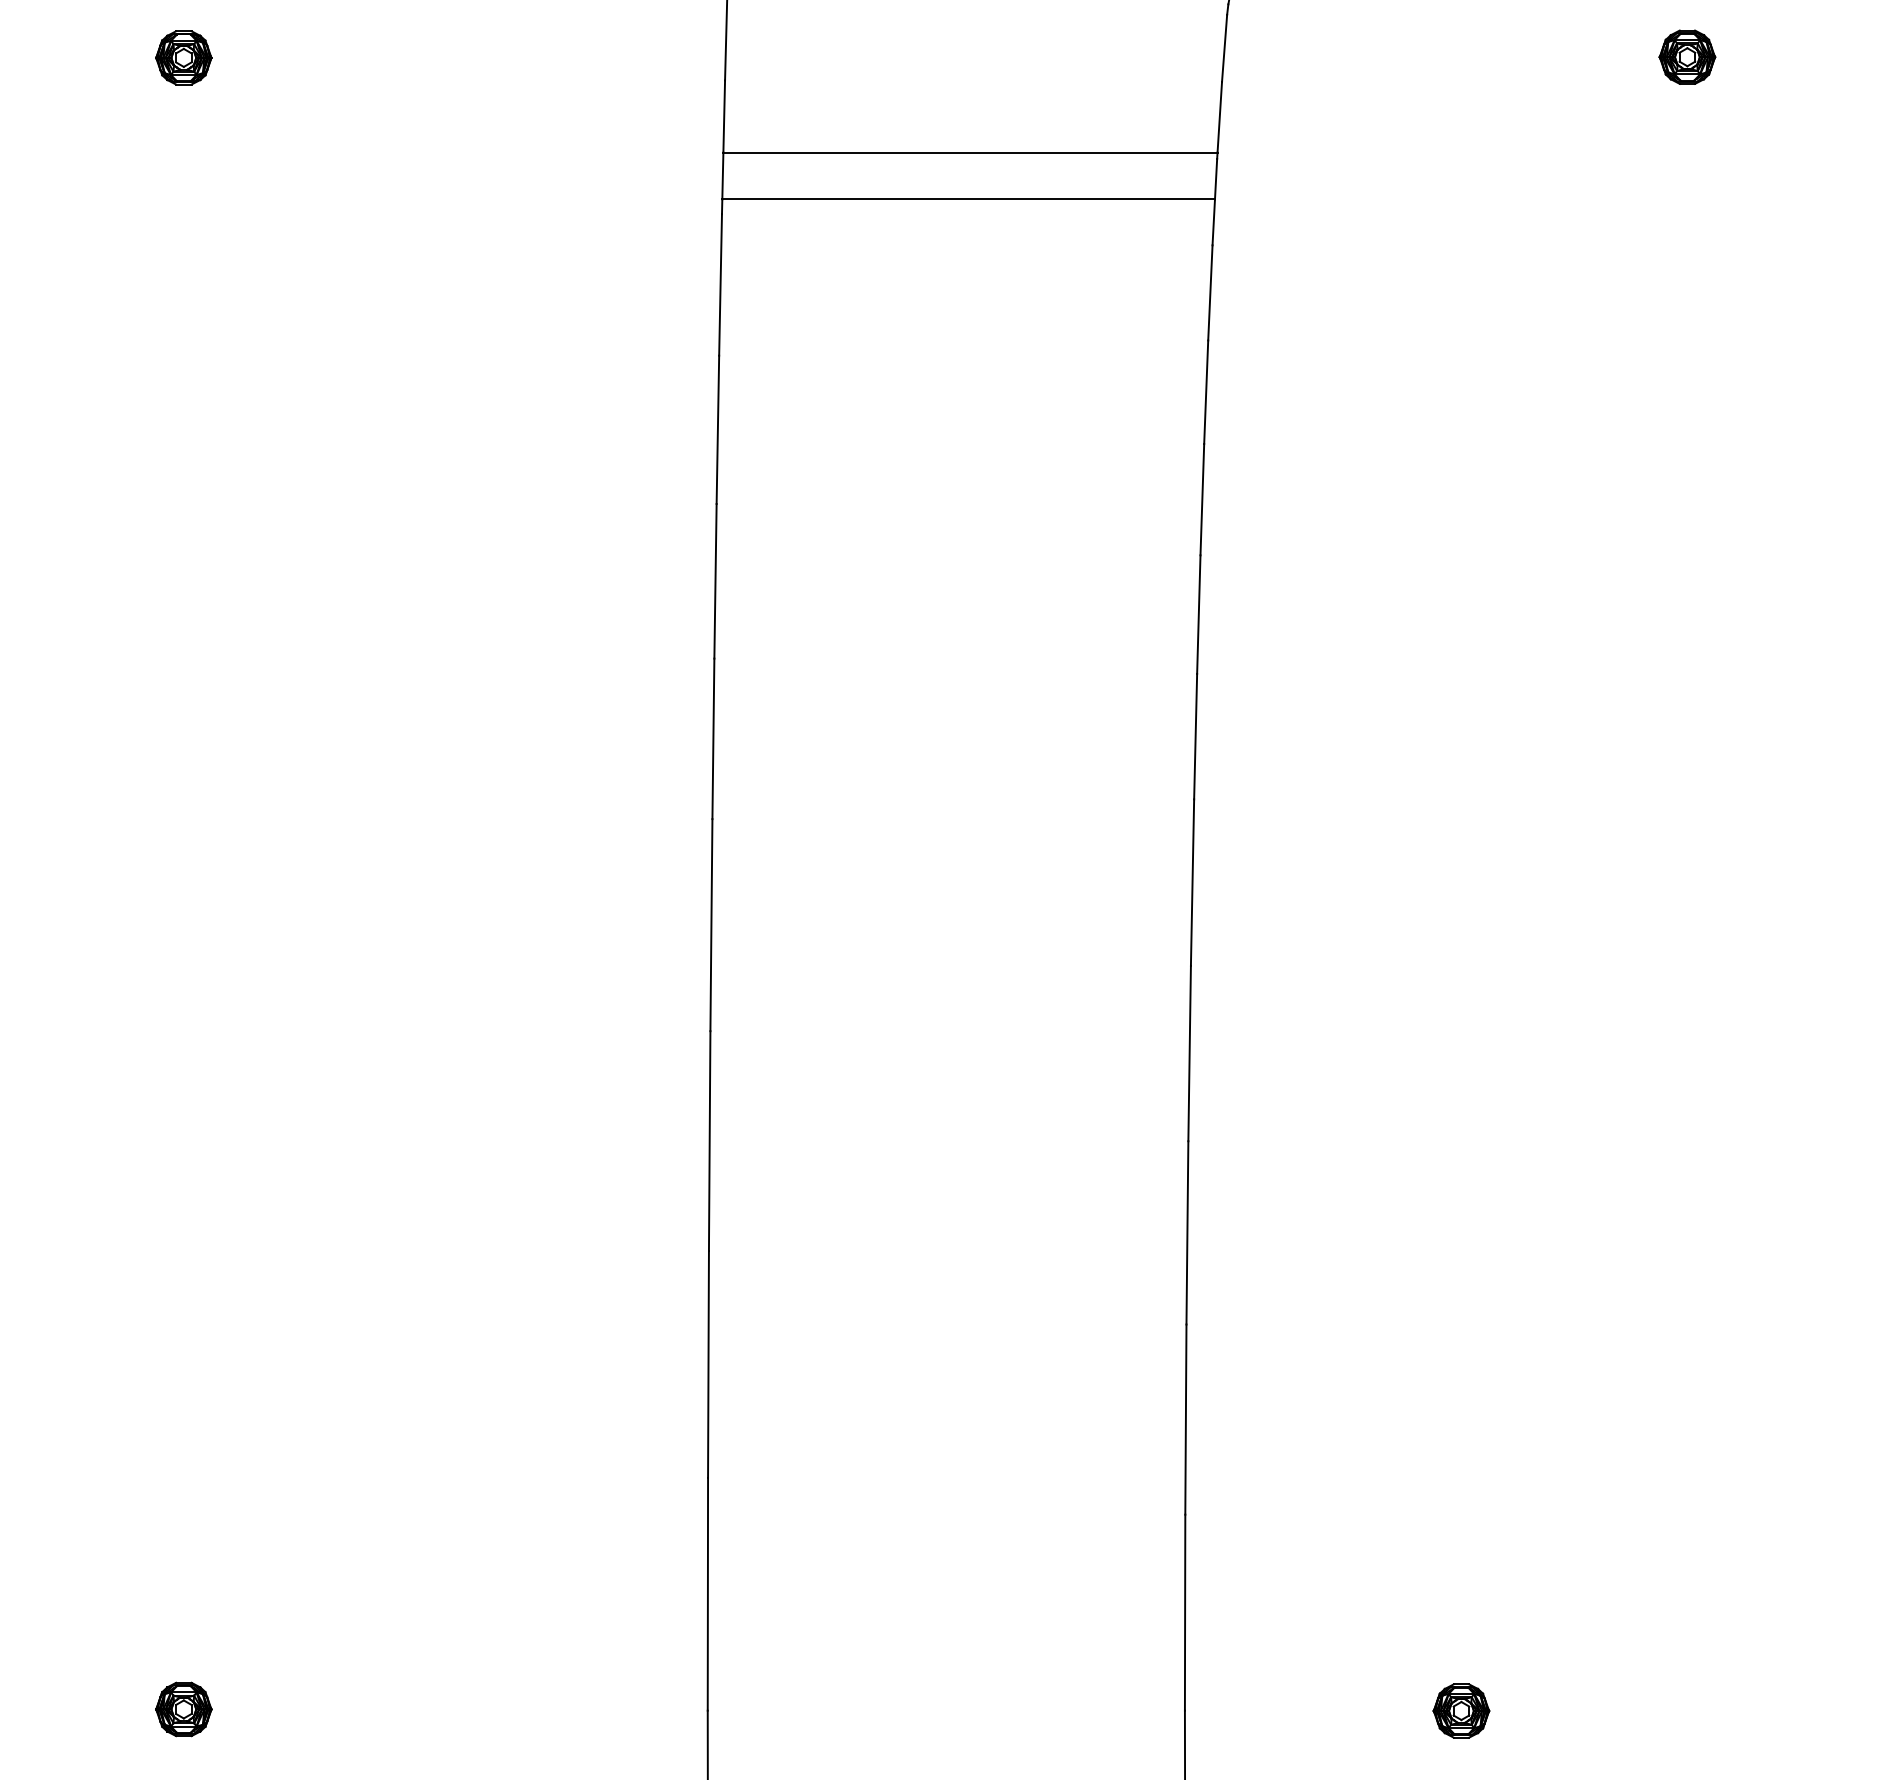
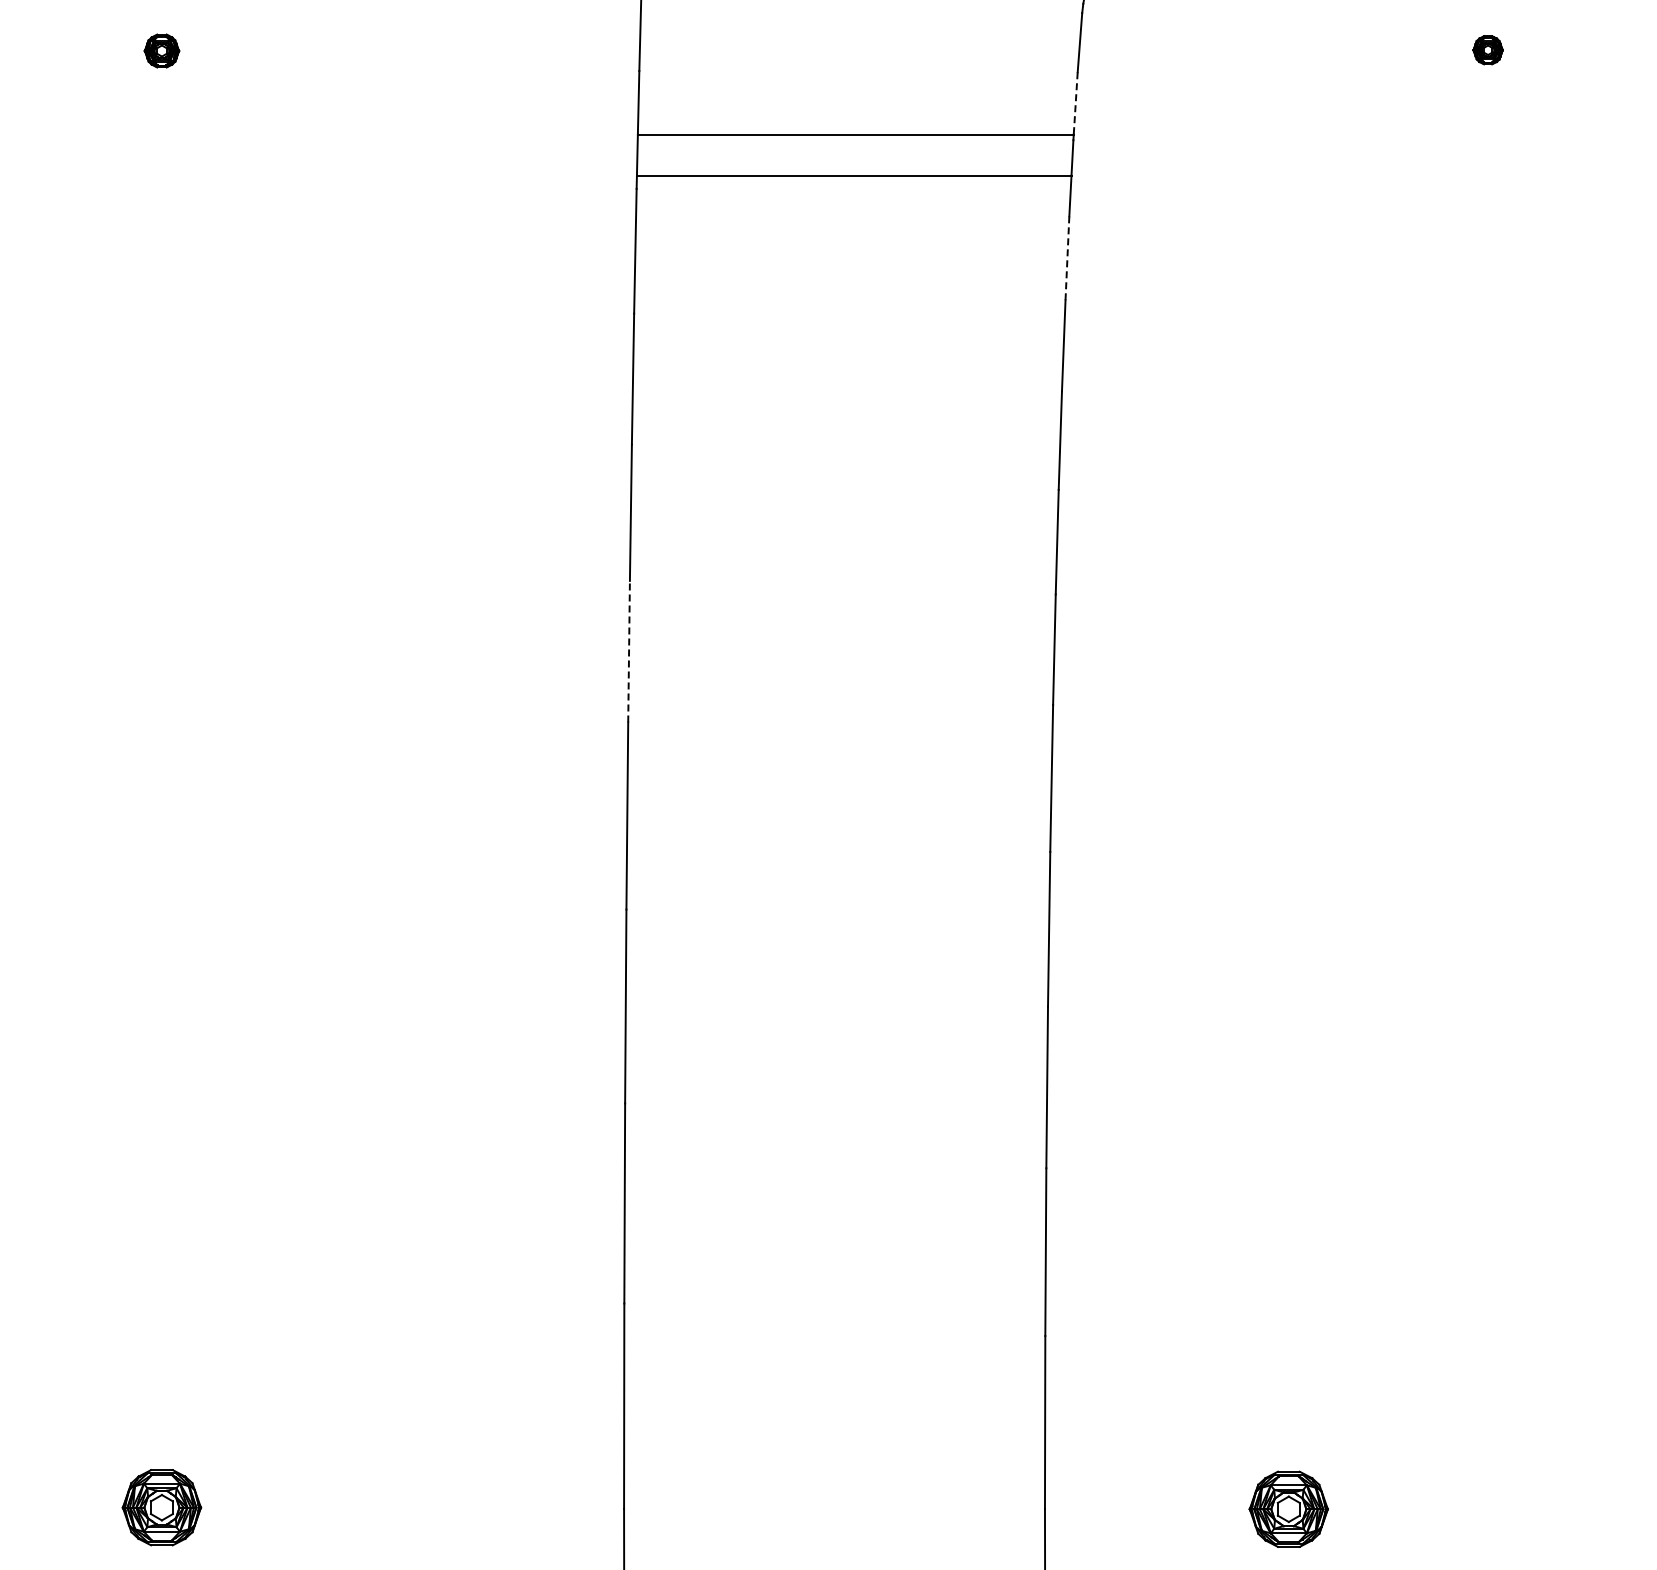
part: (1686, 56) -> (1487, 49), size x0.6
part: (183, 57) -> (161, 50), size x0.7
line: (1219, 117) -> (1075, 103), solid -> dashed
line: (1210, 293) -> (1067, 258), solid -> dashed
line: (713, 738) -> (629, 651), solid -> dashed
part: (183, 1709) -> (161, 1507), size x1.6
part: (1461, 1710) -> (1288, 1508), size x1.6

